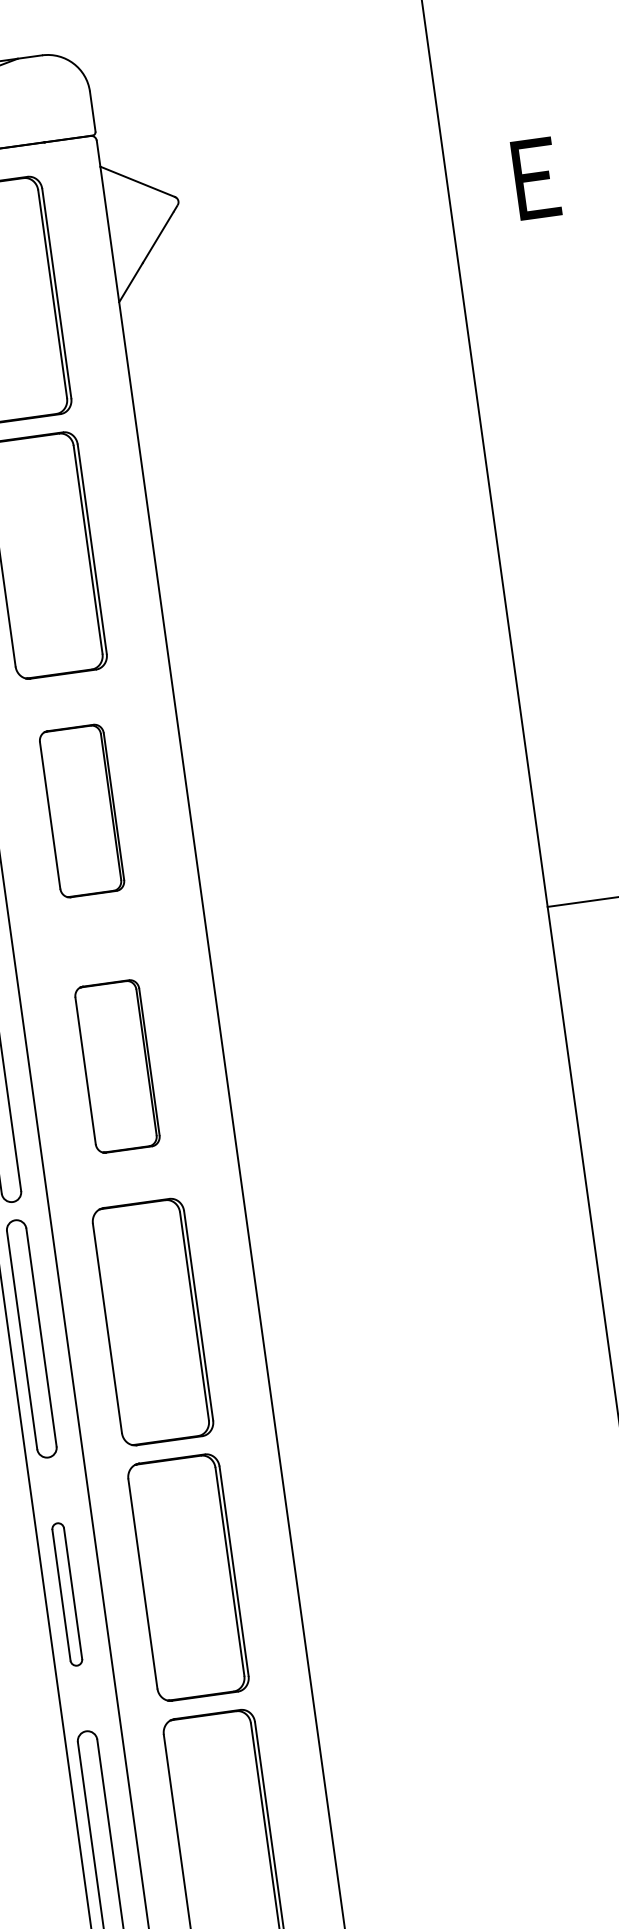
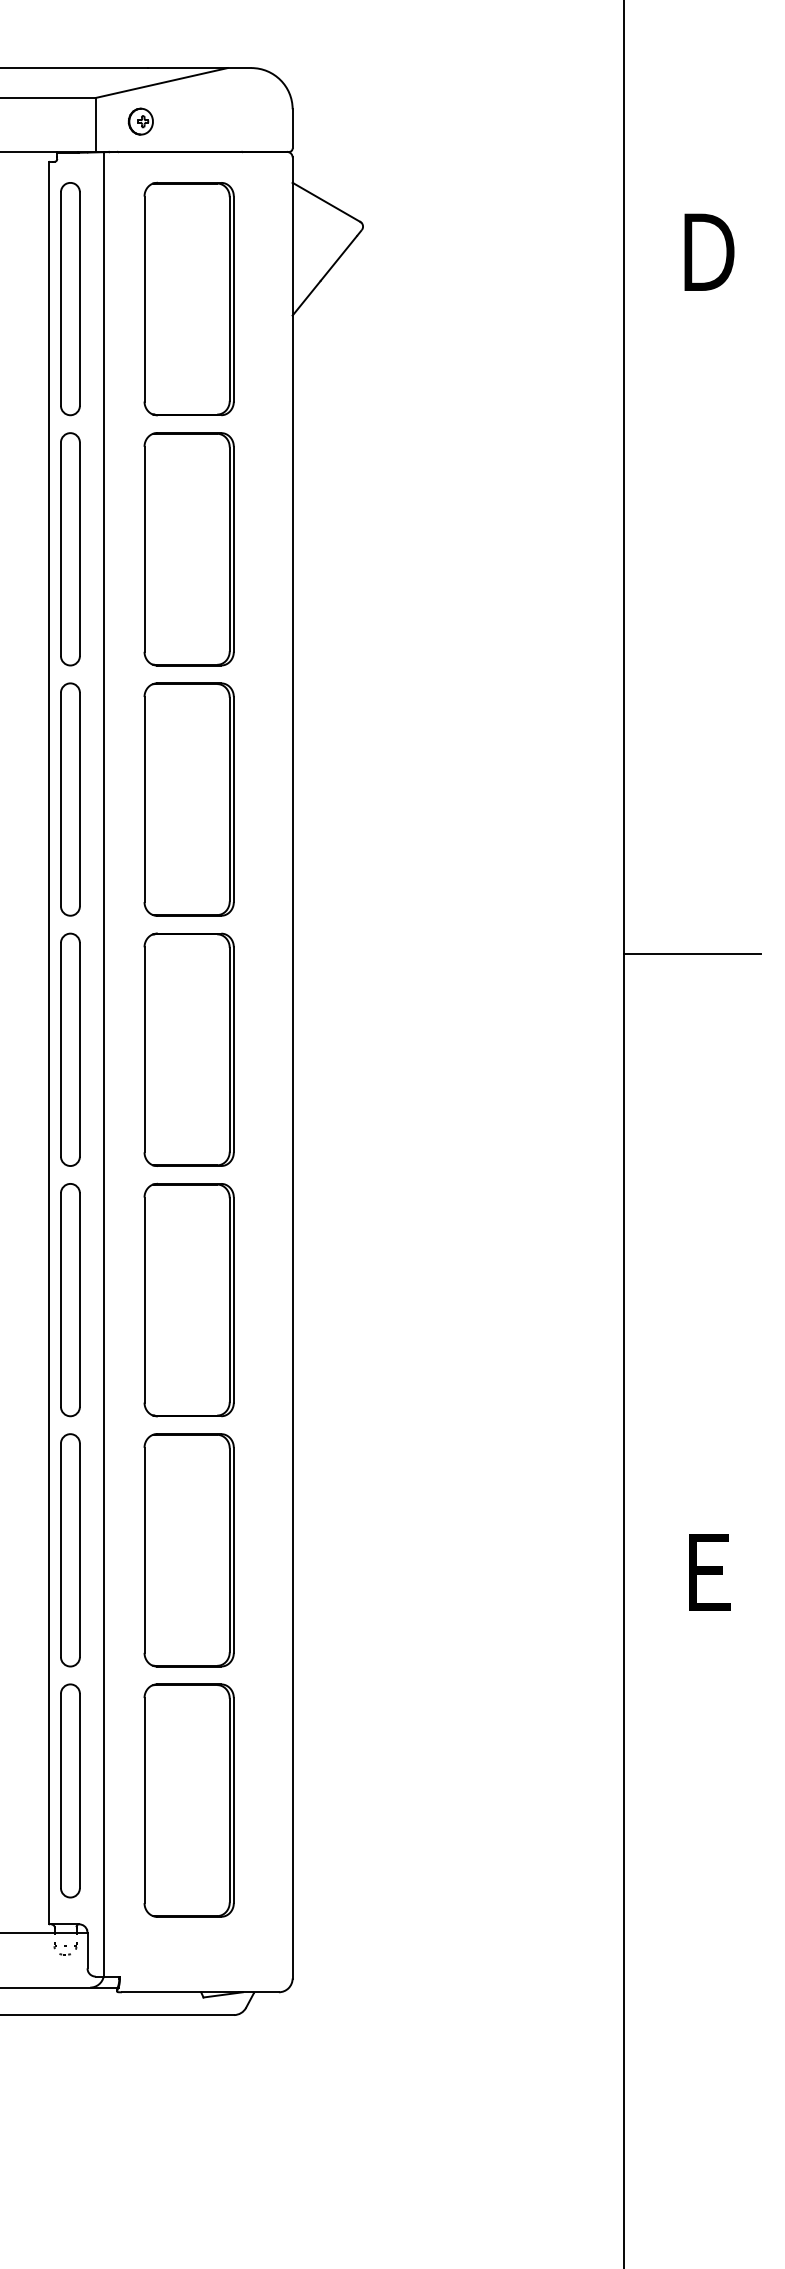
text: (535, 177) -> (709, 251), Ｅ -> Ｄ
part: (81, 811) -> (188, 799), size x1.43
part: (116, 1066) -> (188, 1049), size x1.43
part: (67, 1594) -> (70, 1550), size x1.67

